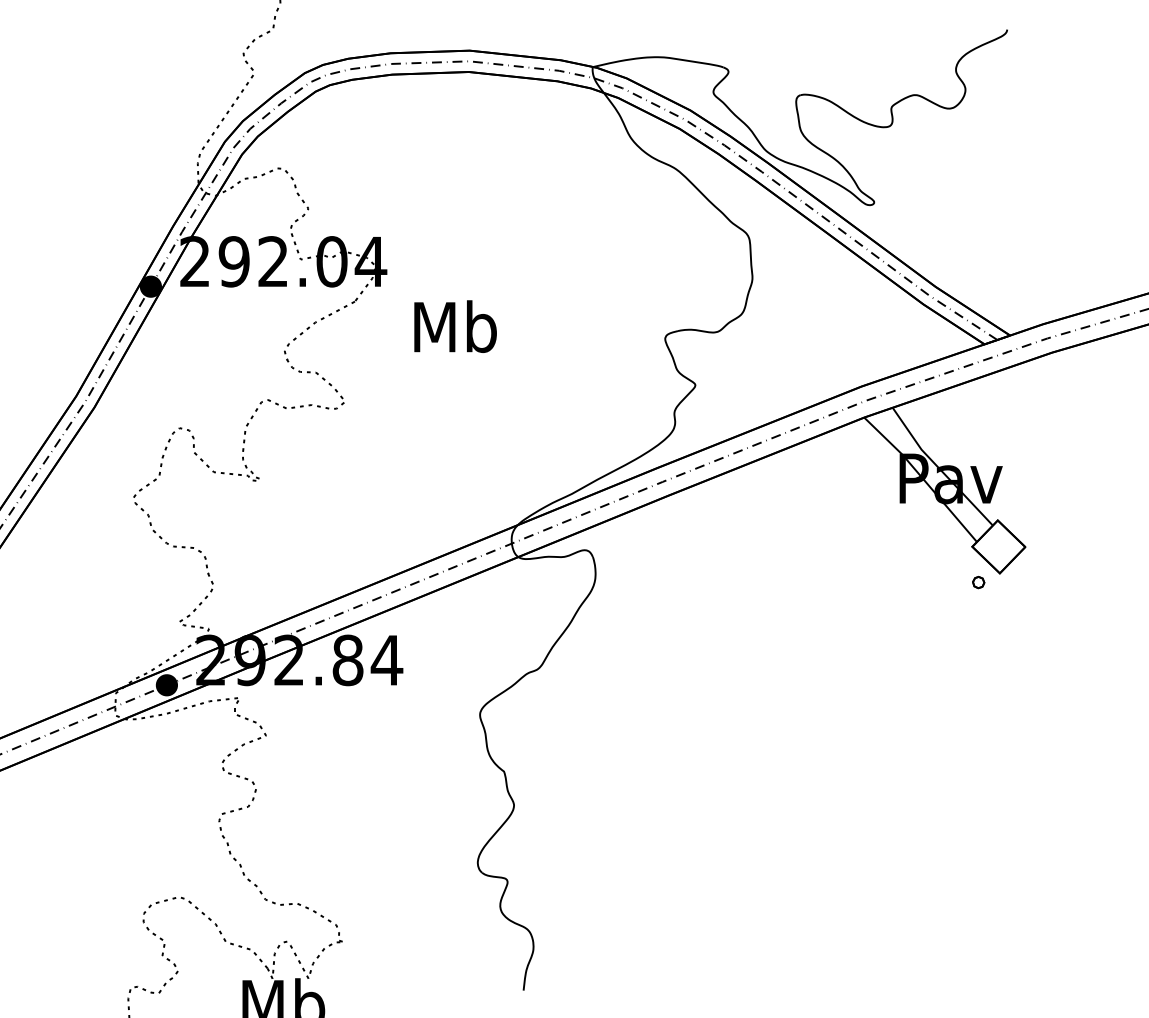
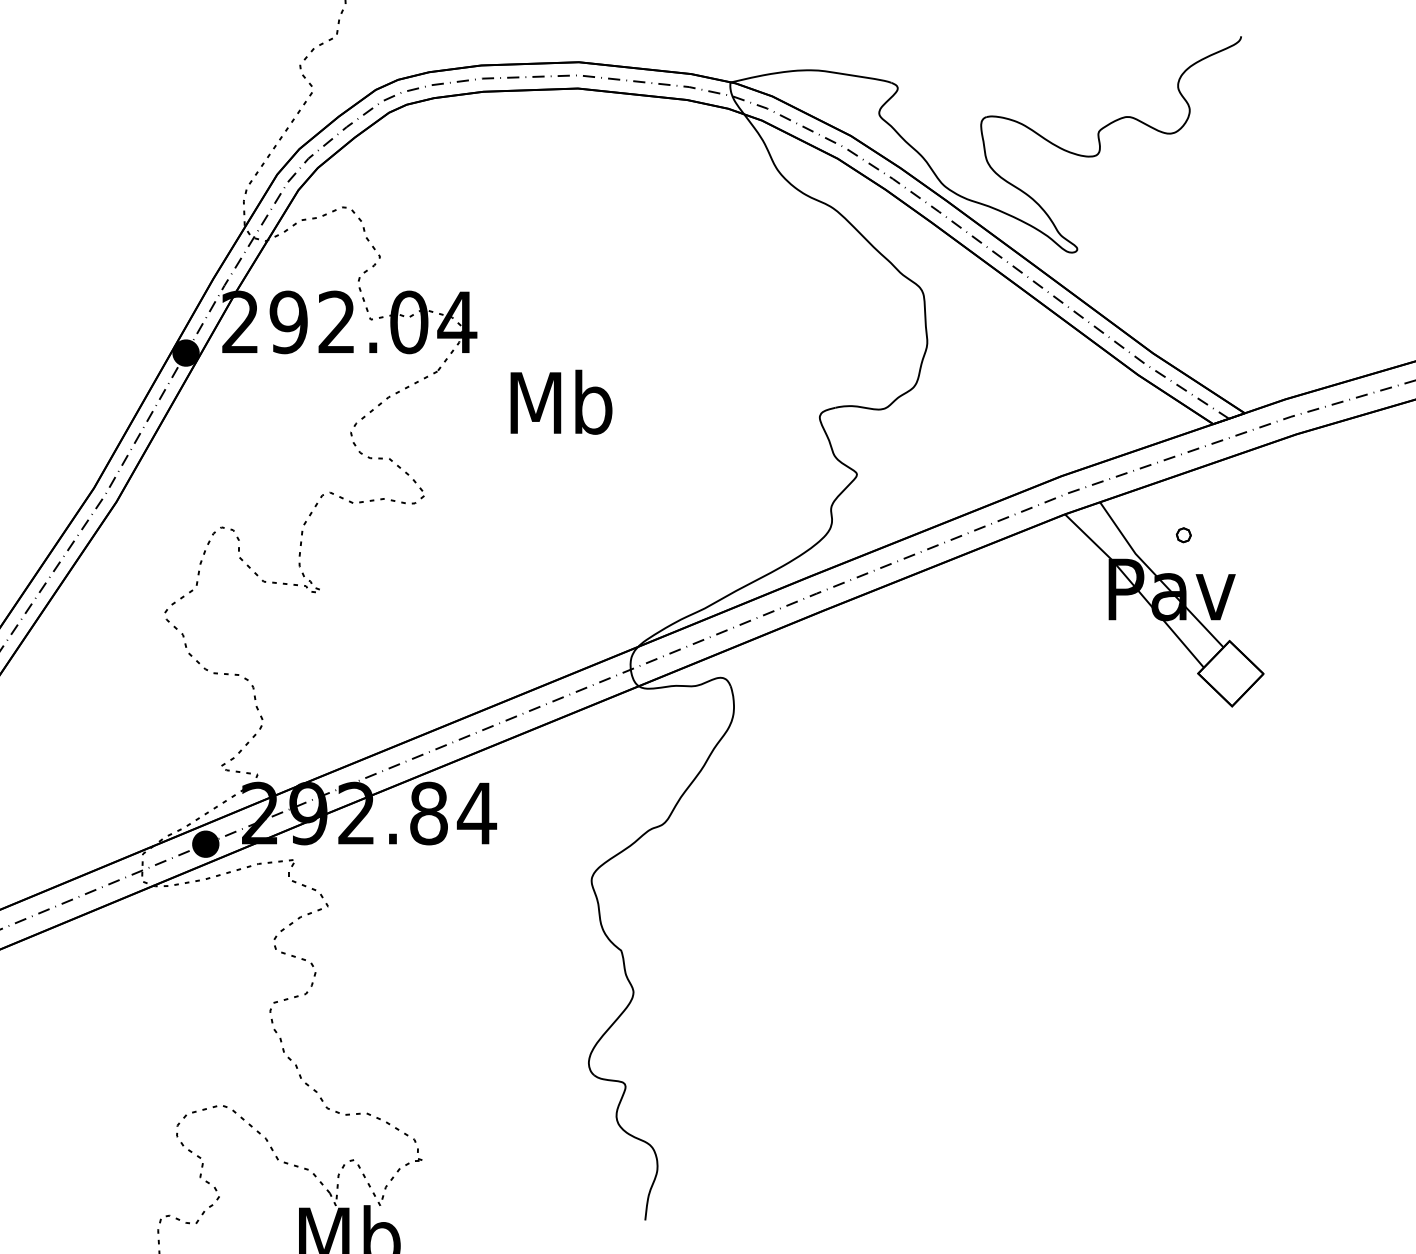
part: (978, 582) -> (1183, 535), moved

